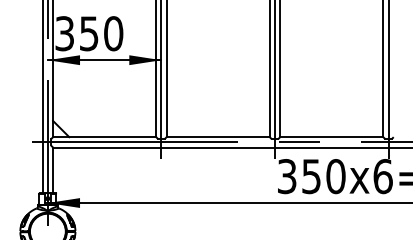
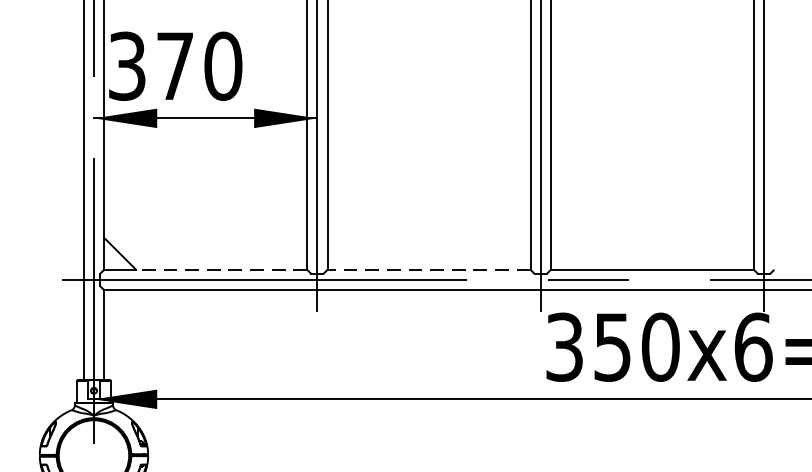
text: (89, 33) -> (175, 65), 350 -> 370
line: (112, 137) -> (221, 270), solid -> dashed
line: (218, 137) -> (429, 270), solid -> dashed

